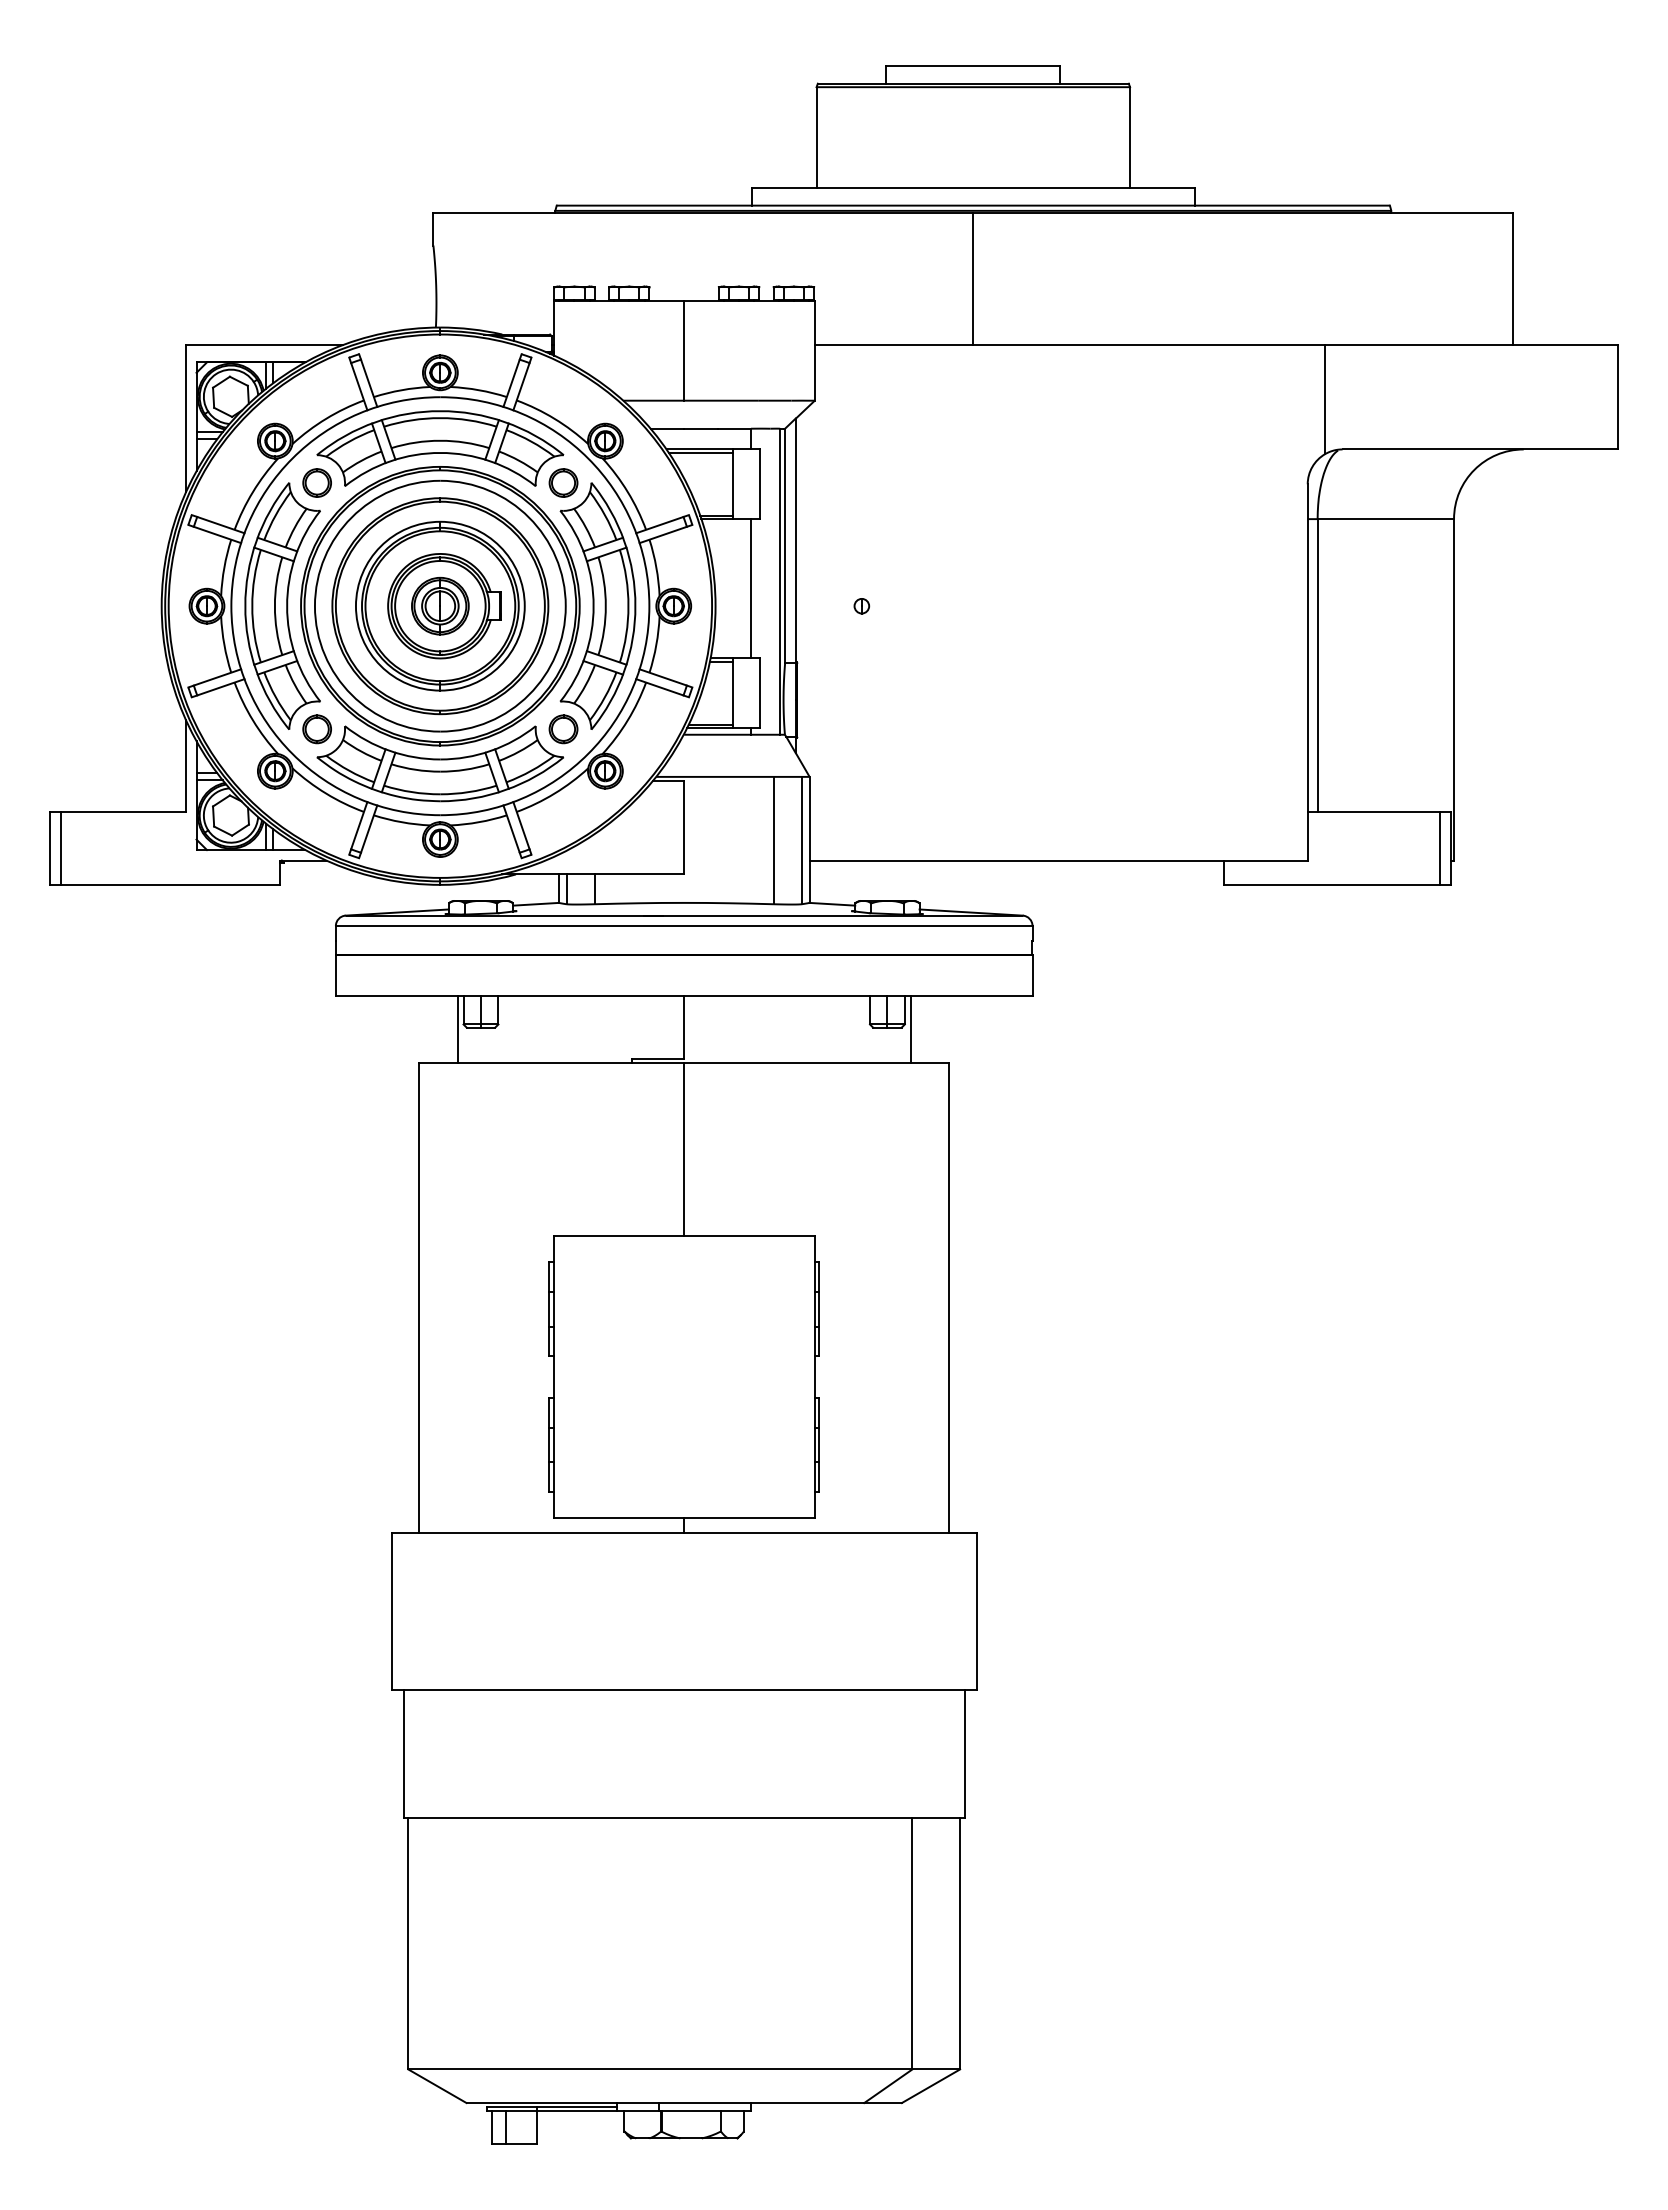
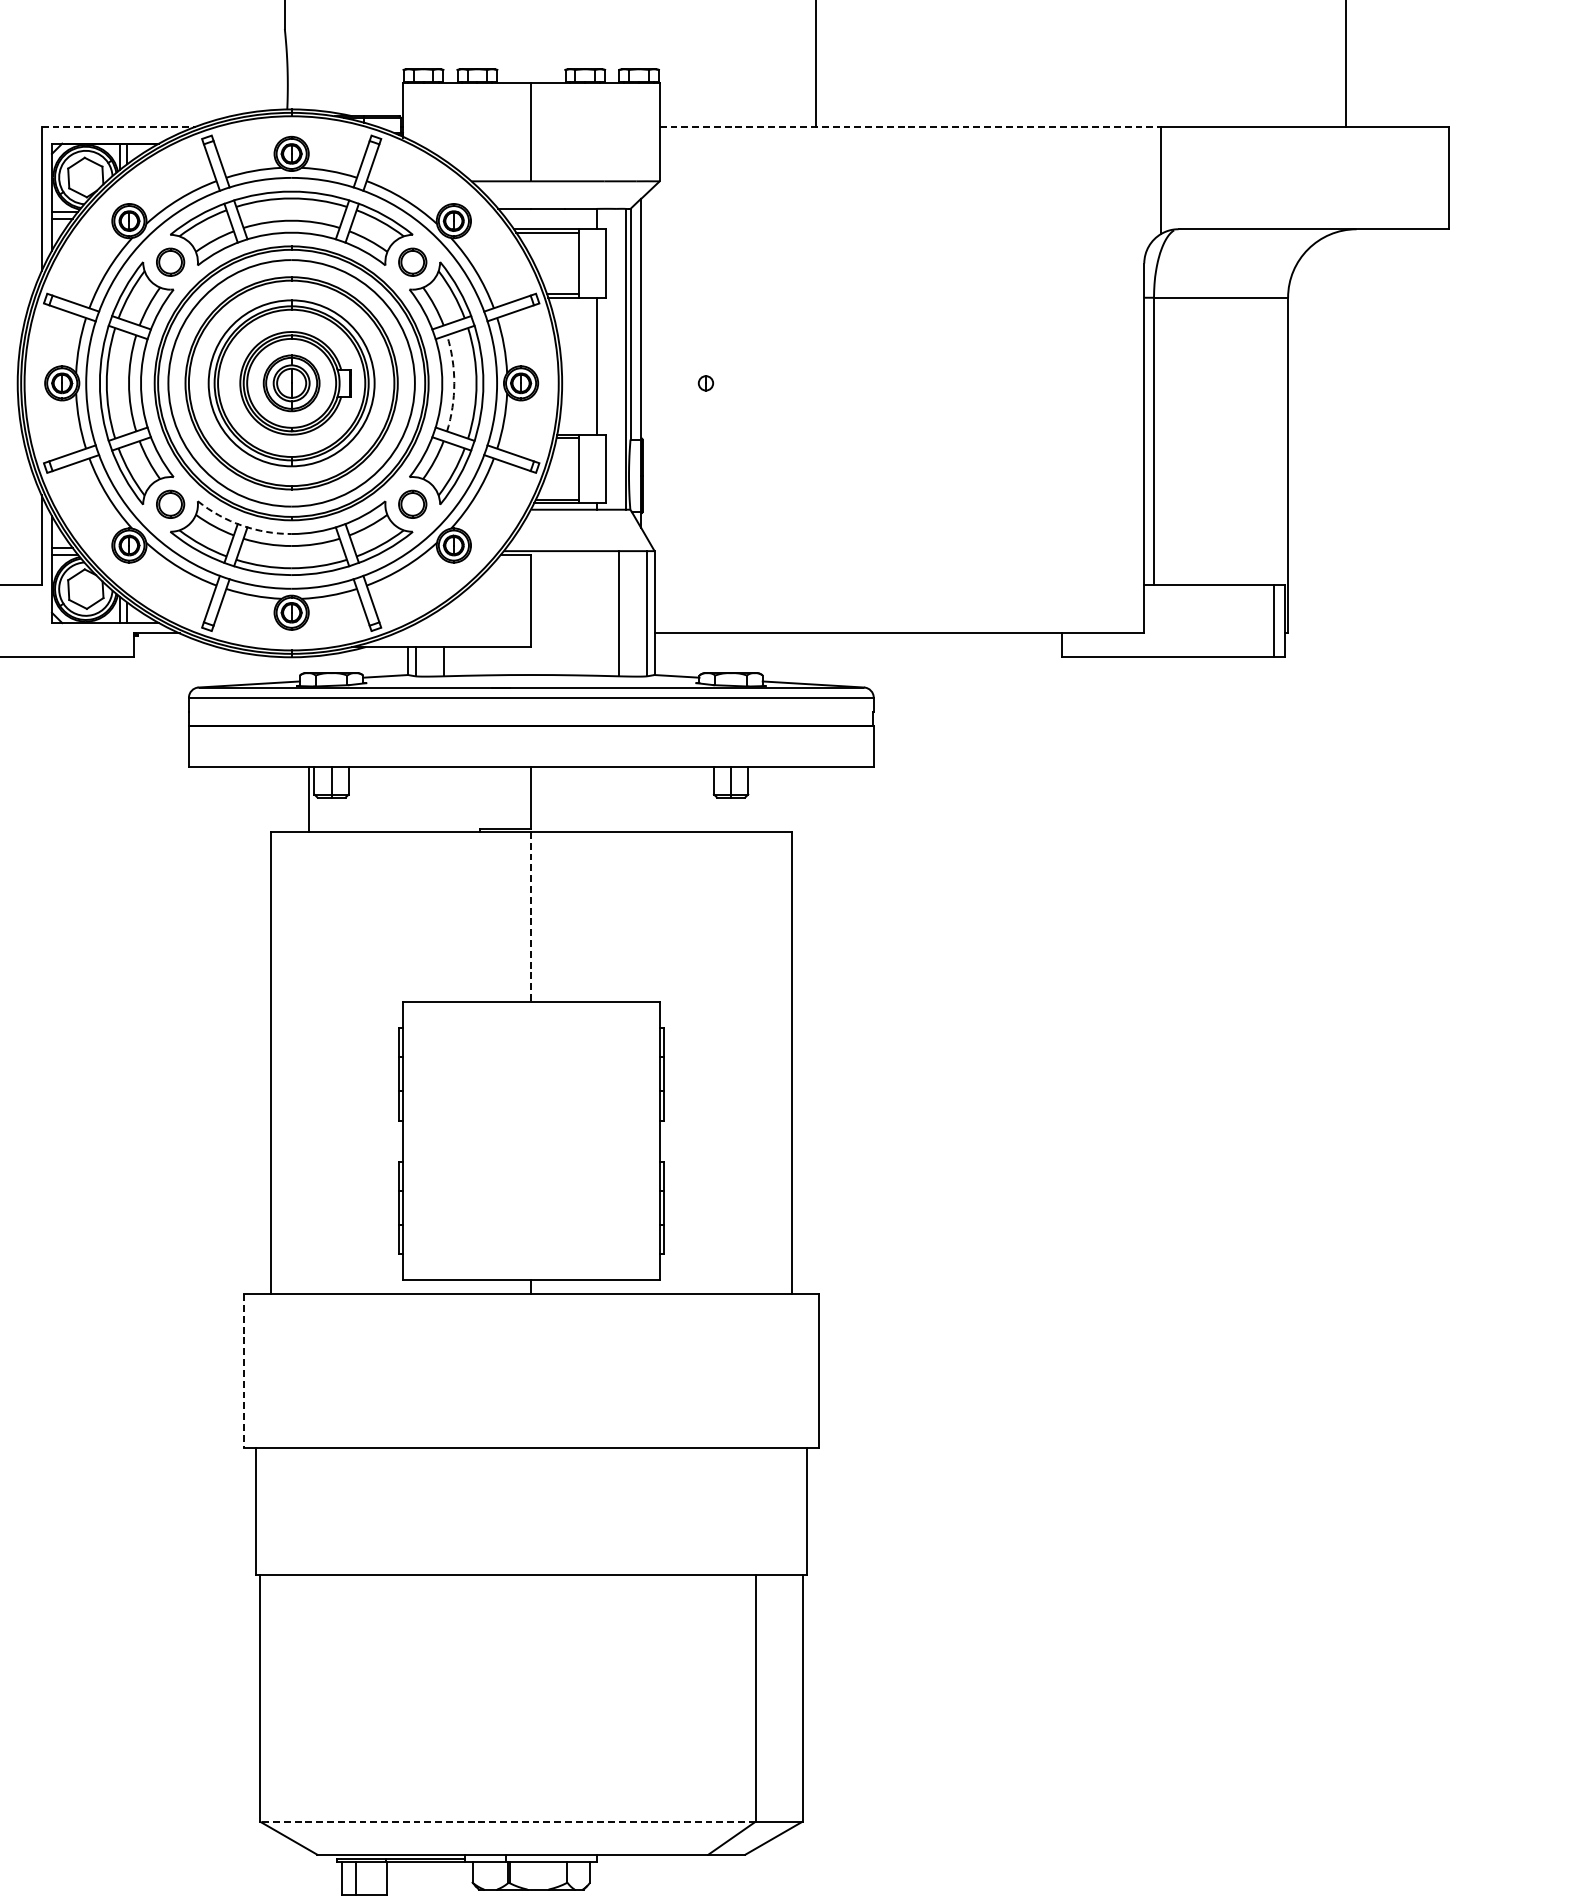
line: (264, 344) -> (118, 126), solid -> dashed
line: (1070, 344) -> (911, 126), solid -> dashed
arc: (605, 606) -> (453, 383), solid -> dashed
arc: (389, 750) -> (241, 525), solid -> dashed
line: (910, 1029) -> (753, 799), removed
line: (684, 1149) -> (531, 917), solid -> dashed
line: (391, 1611) -> (243, 1371), solid -> dashed
line: (659, 2069) -> (507, 1821), solid -> dashed

